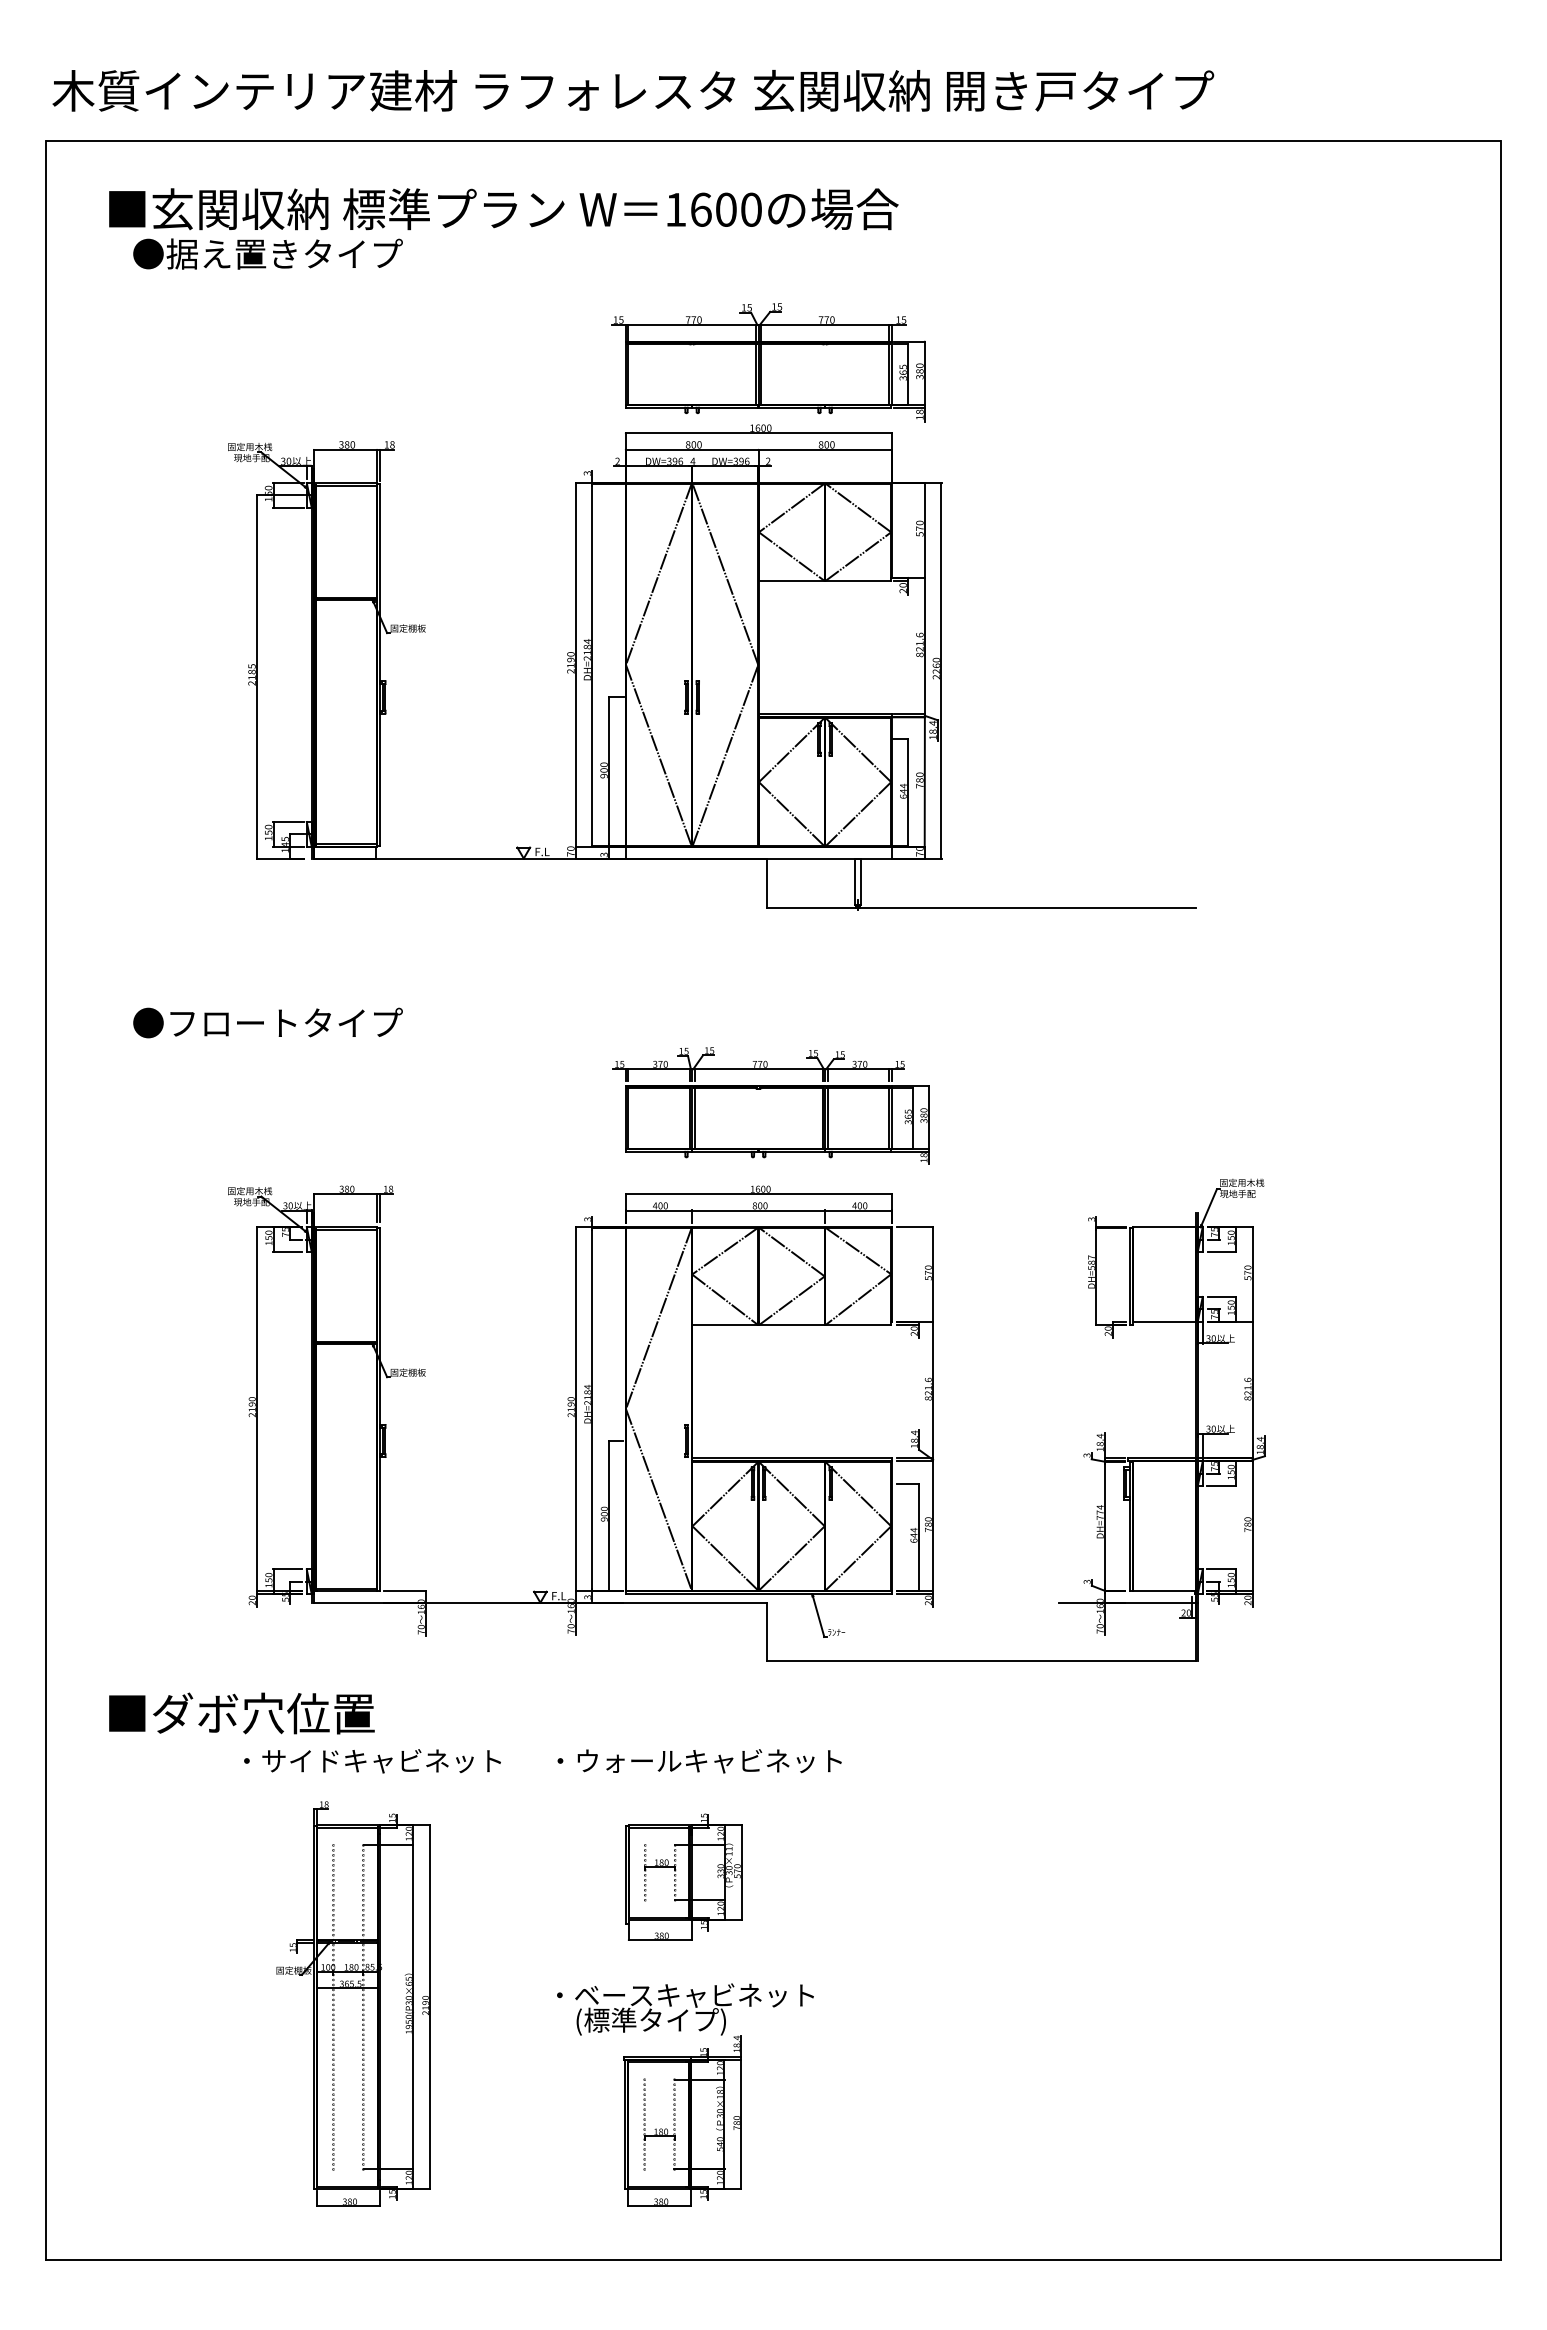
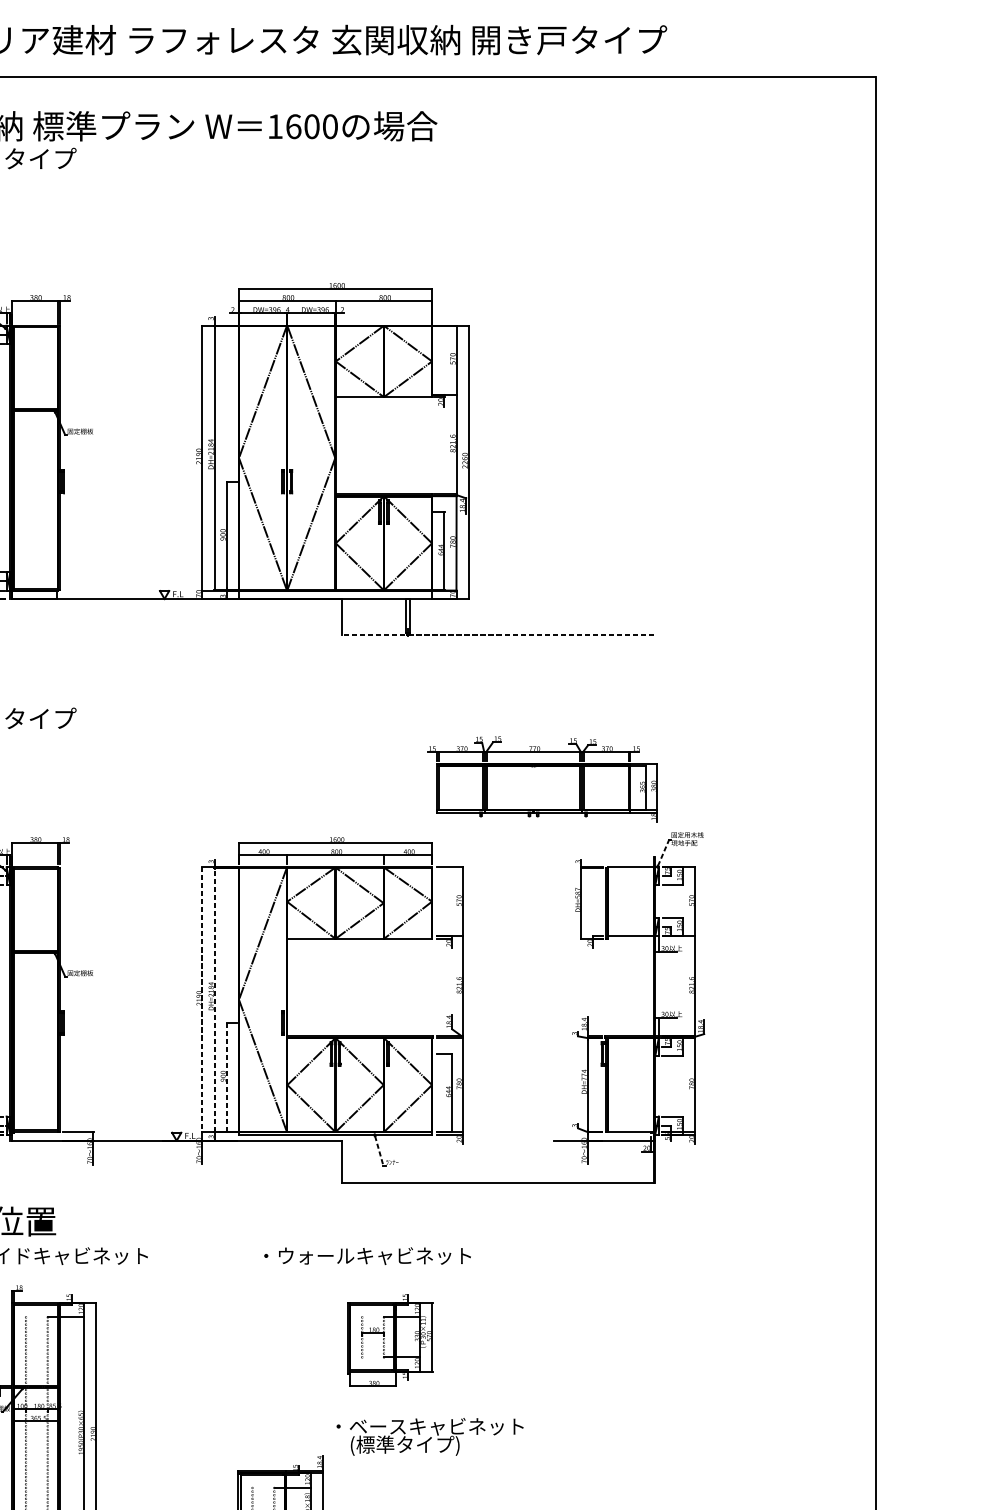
part: (768, 362) -> (342, 237), removed
line: (980, 908) -> (497, 635), solid -> dashed
part: (770, 1105) -> (542, 778), moved
line: (1209, 1207) -> (663, 853), solid -> dashed
line: (592, 1408) -> (214, 999), solid -> dashed
line: (575, 1409) -> (202, 1000), solid -> dashed
line: (609, 1515) -> (226, 1077), solid -> dashed
line: (818, 1617) -> (379, 1151), solid -> dashed
text: (699, 1761) -> (367, 1256), moved
part: (683, 1876) -> (390, 1340), moved
text: (685, 2009) -> (430, 1436), moved

